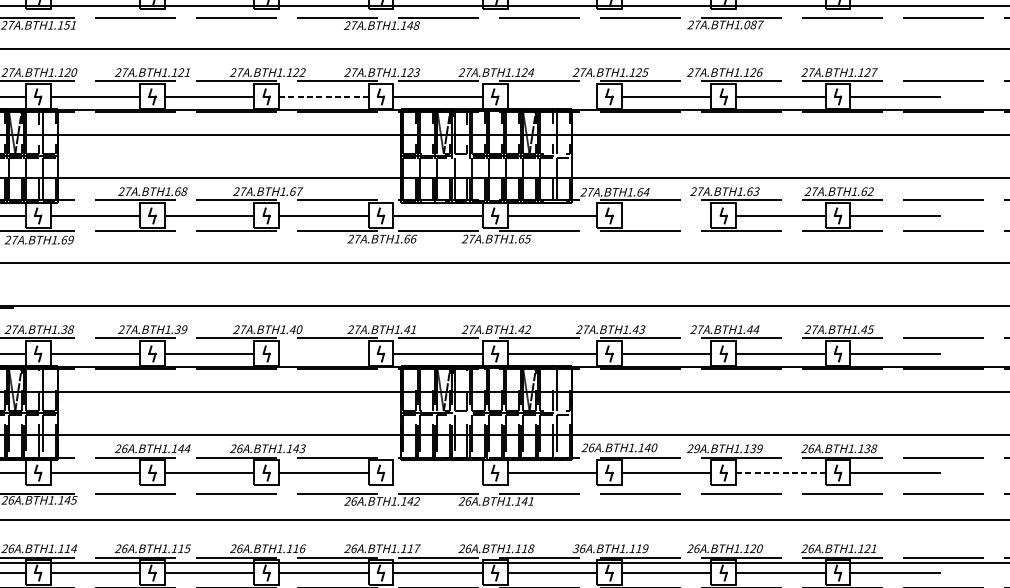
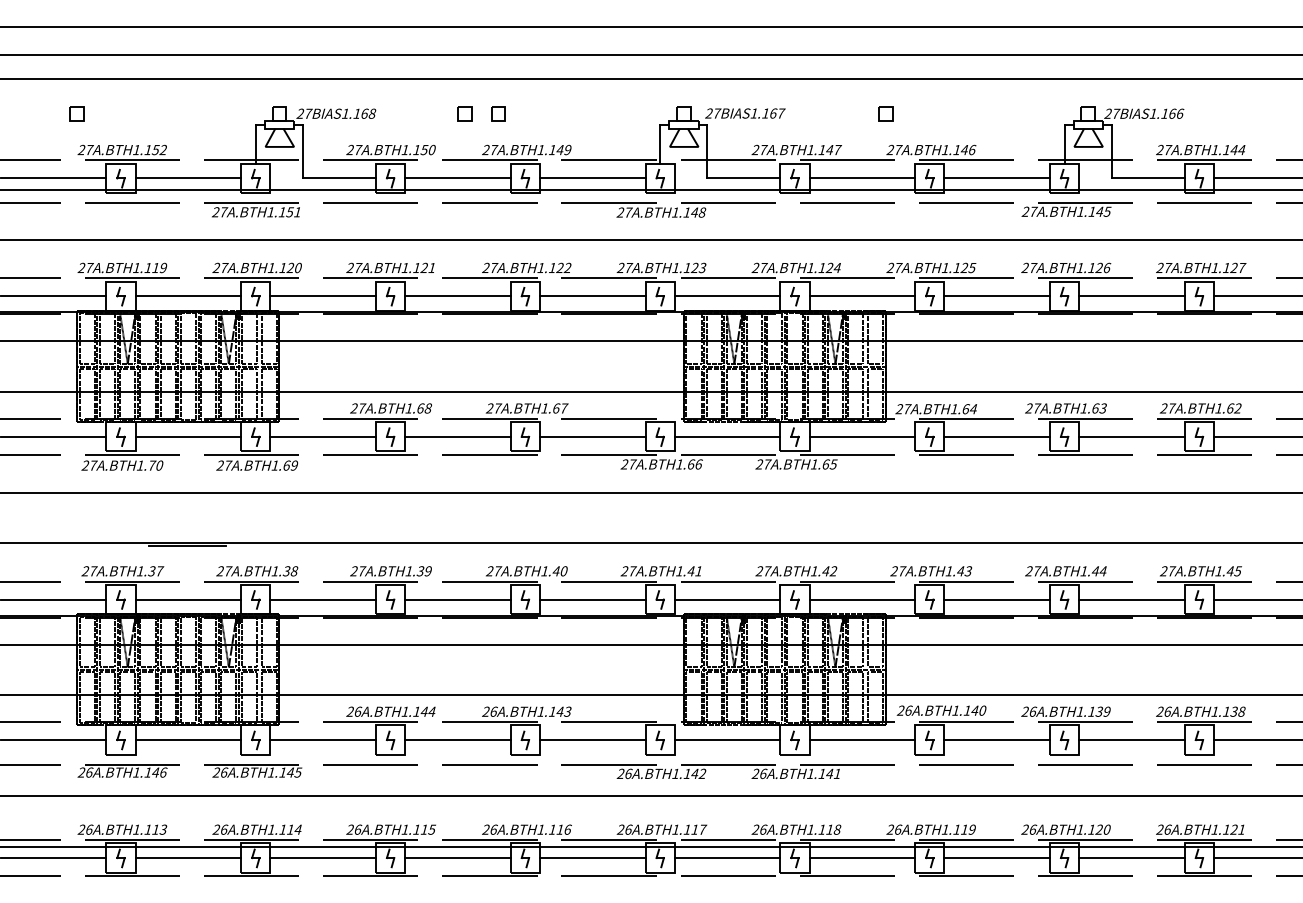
text: (753, 24) -> (1099, 211), 1.087 -> 1.145
line: (323, 96) -> (592, 296), dashed -> solid
line: (552, 96) -> (862, 296), added
line: (666, 215) -> (996, 436), added
line: (323, 353) -> (592, 599), added
text: (697, 448) -> (1033, 711), 29 -> 26
line: (438, 473) -> (727, 740), added
line: (780, 473) -> (1131, 740), dashed -> solid
text: (576, 549) -> (890, 830), 36 -> 26

